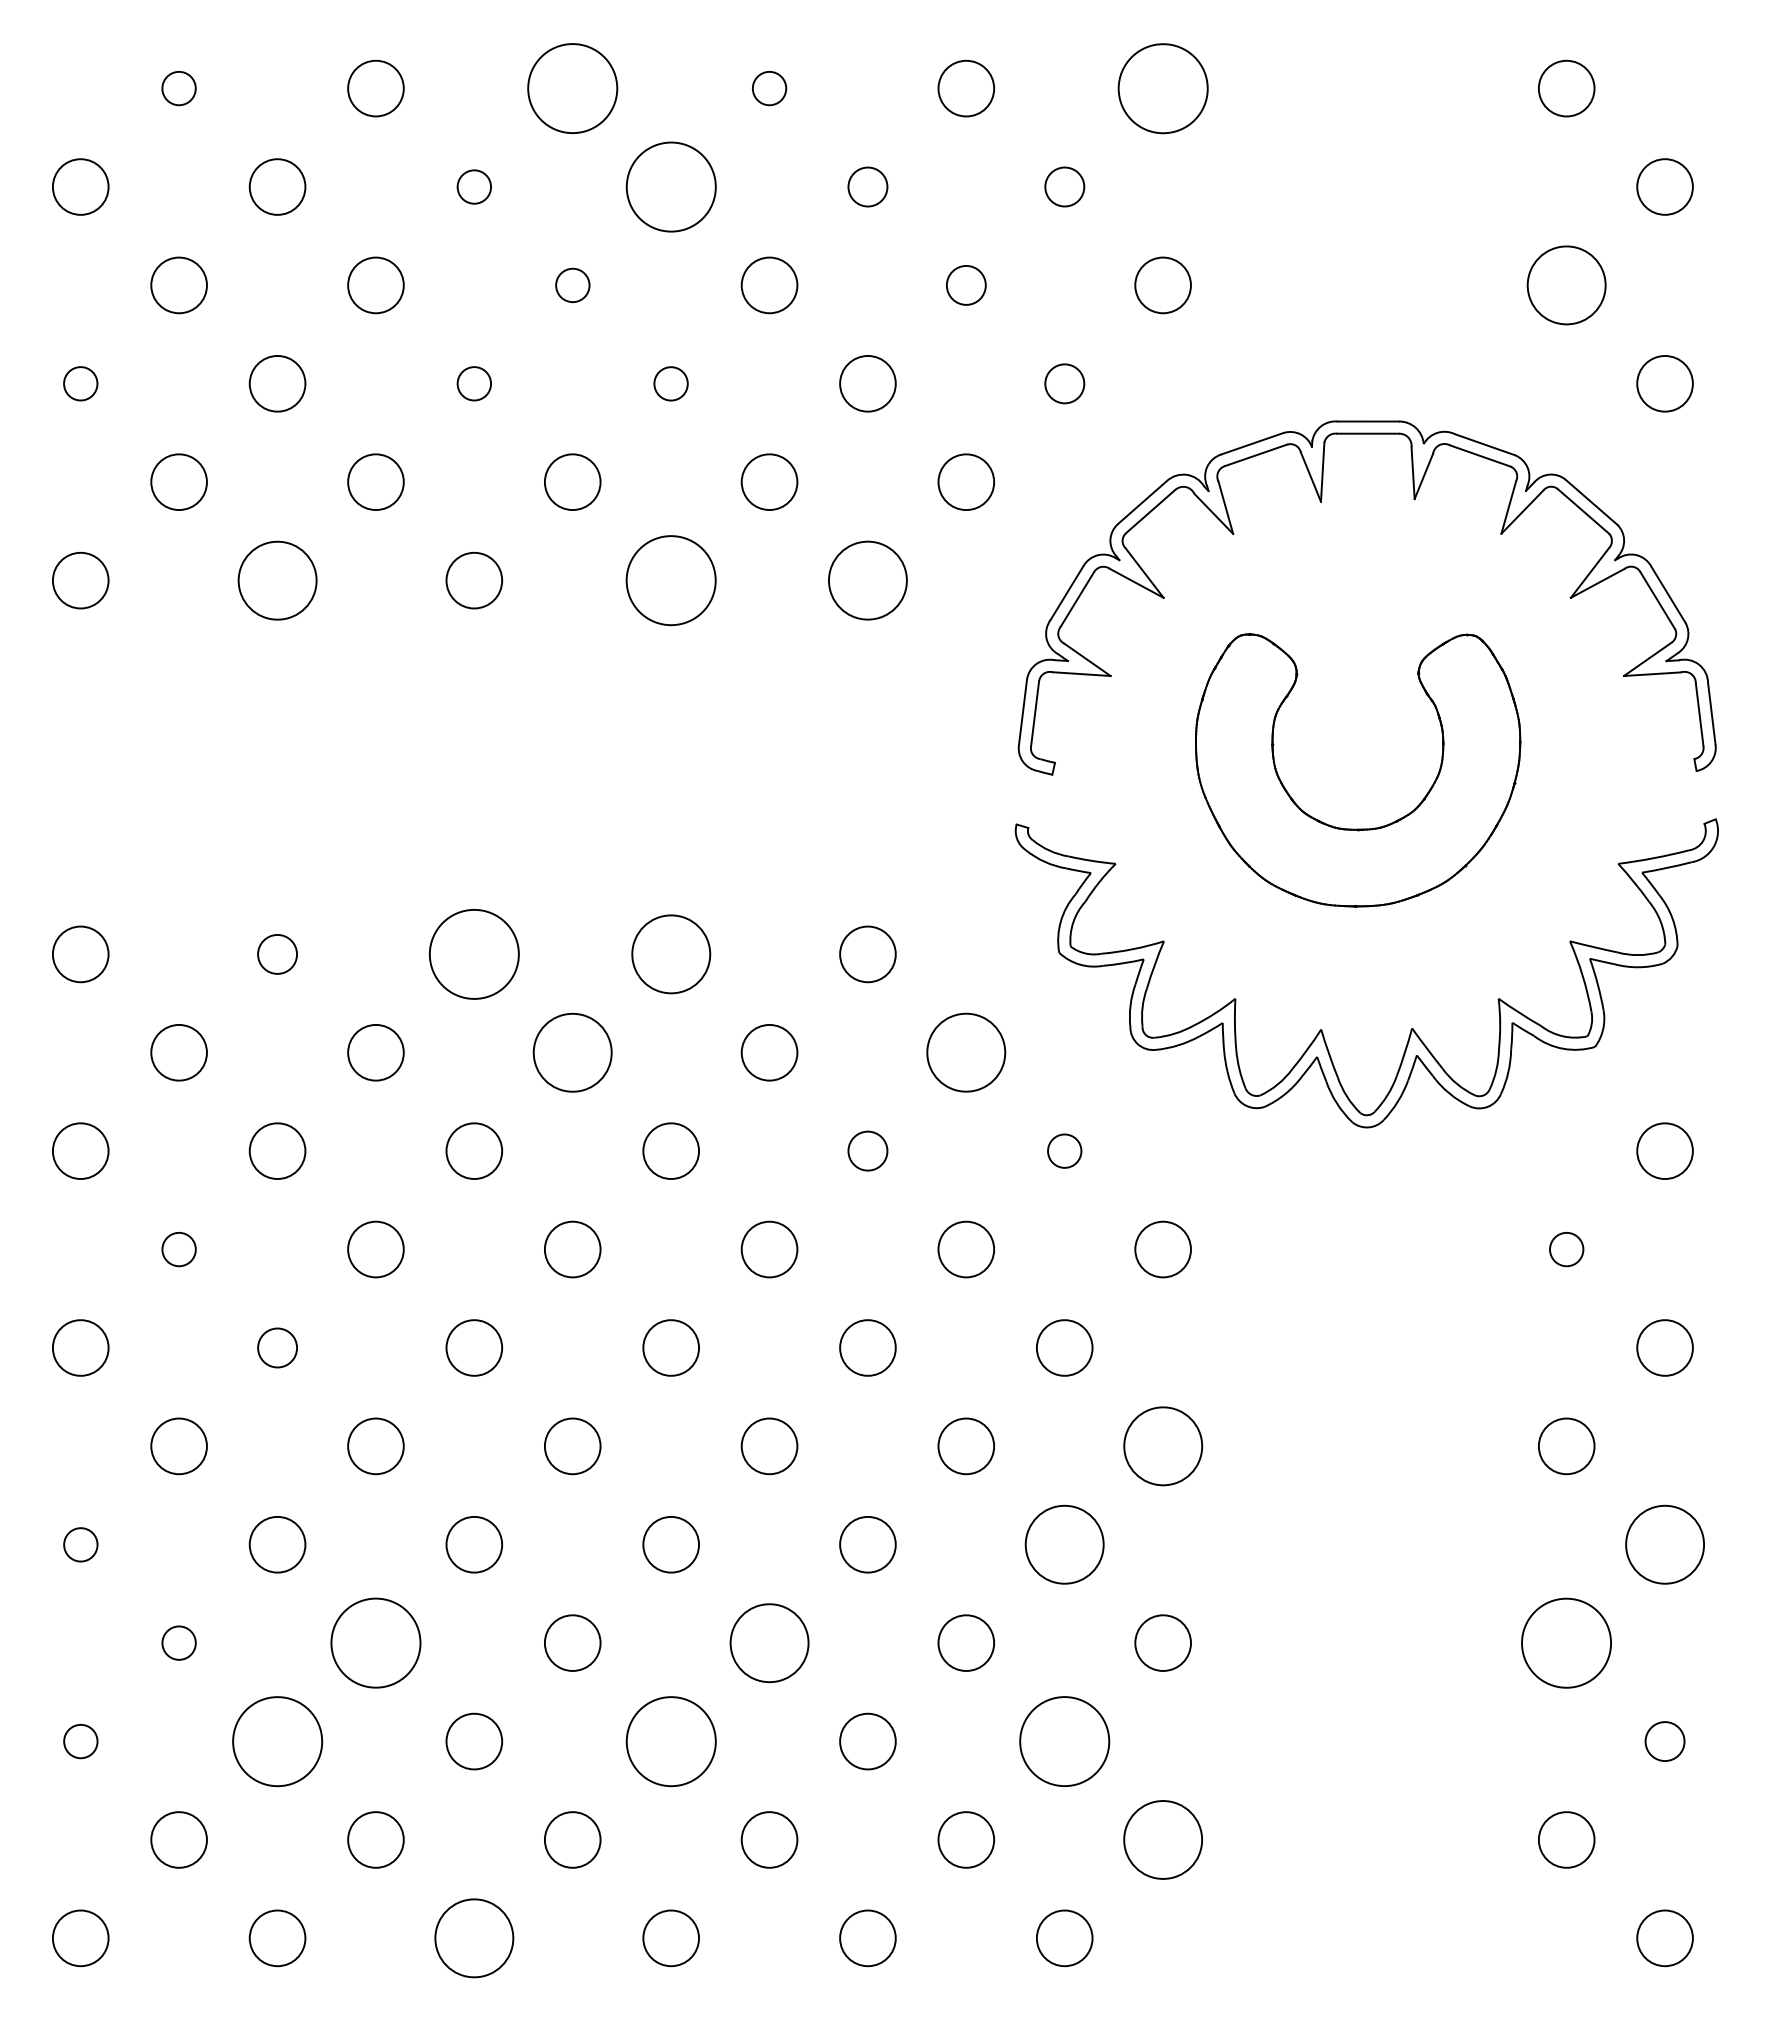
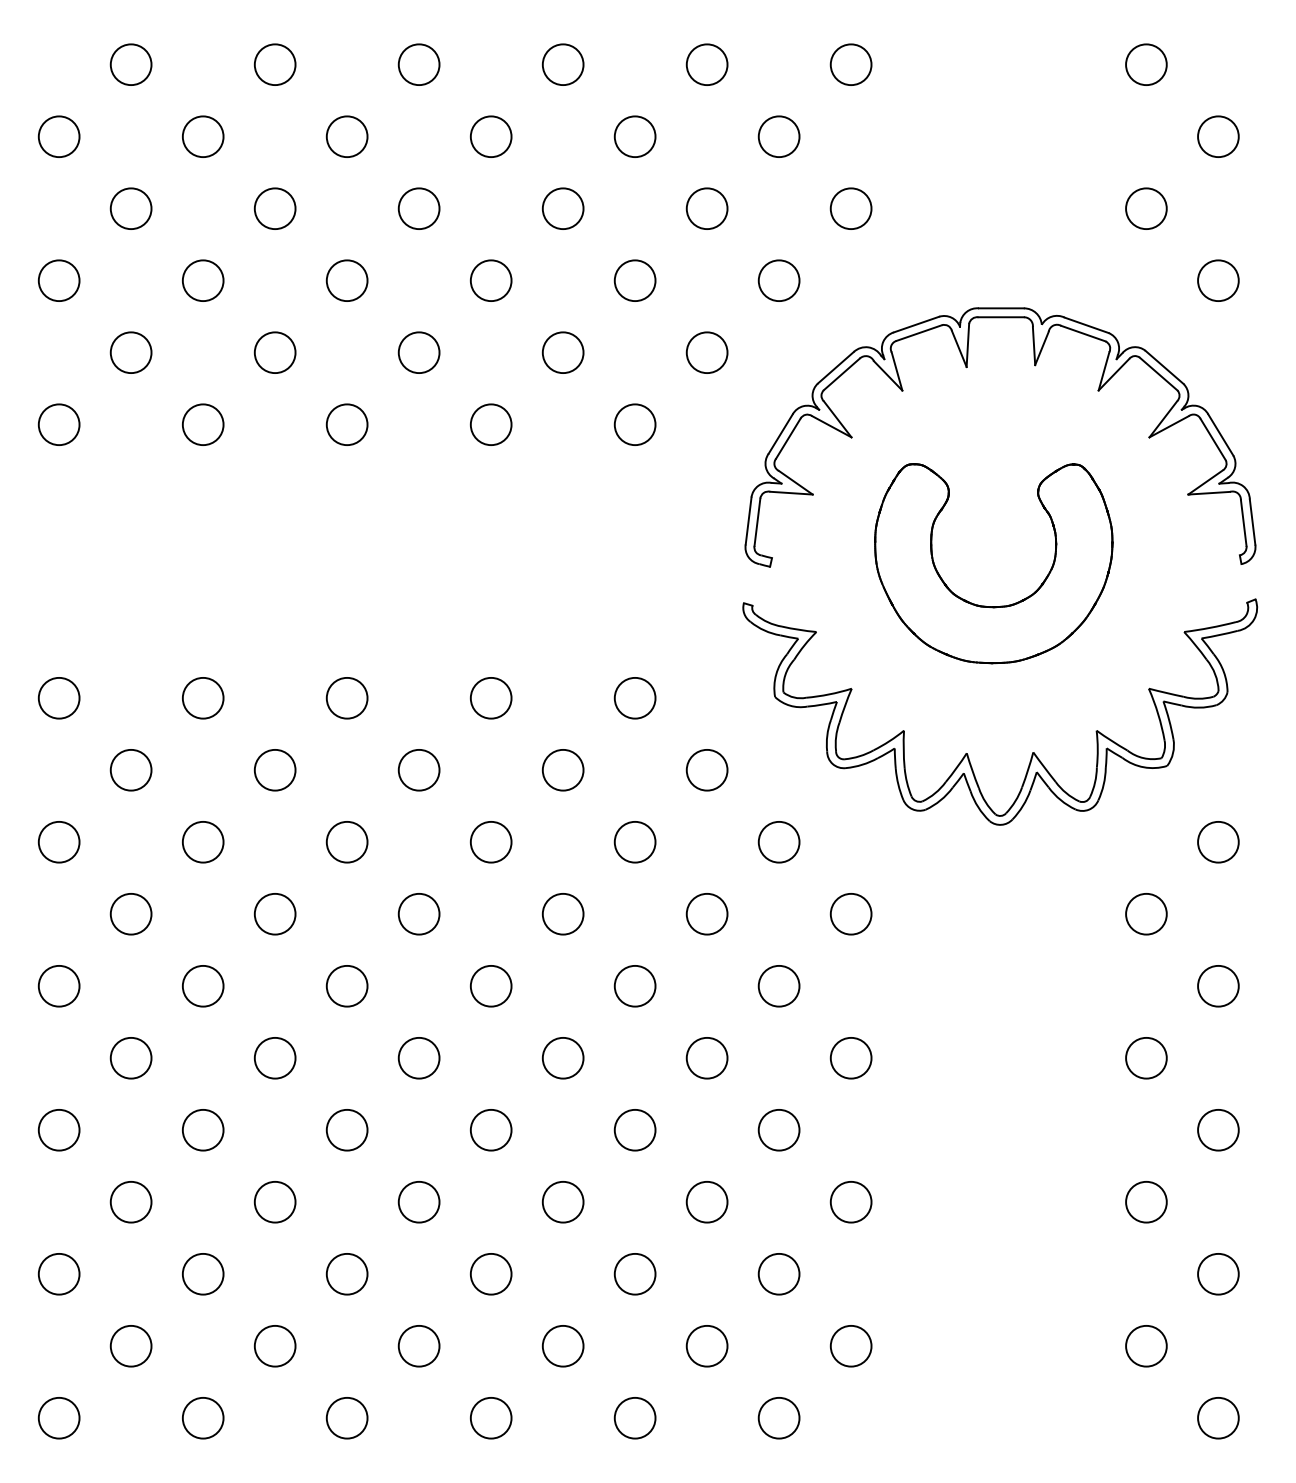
circle: (178, 88) -> (130, 64), size x1.67
circle: (572, 88) -> (418, 64), size x0.62
circle: (769, 88) -> (563, 64), size x1.67
circle: (1162, 88) -> (850, 64), size x0.62
circle: (474, 186) -> (347, 136), size x1.67
circle: (670, 186) -> (490, 136), size x0.62
circle: (867, 186) -> (634, 136), size x1.43
circle: (1064, 186) -> (778, 136), size x1.43
circle: (572, 285) -> (418, 208), size x1.67
circle: (966, 285) -> (707, 208), size x1.43
circle: (1566, 285) -> (1146, 208), size x0.71
circle: (80, 383) -> (58, 280), size x1.67
circle: (474, 383) -> (347, 280), size x1.67
circle: (670, 383) -> (490, 280), size x1.67
circle: (1064, 383) -> (778, 280), size x1.43
circle: (277, 580) -> (203, 424), size x0.71
circle: (671, 580) -> (491, 424), size x0.62
circle: (867, 580) -> (634, 424), size x0.71
circle: (277, 954) -> (203, 698), size x1.43
circle: (474, 954) -> (347, 698), size x0.62
circle: (670, 954) -> (490, 698), size x0.71
circle: (572, 1052) -> (418, 770), size x0.71
circle: (966, 1052) -> (707, 770), size x0.71
circle: (867, 1150) -> (634, 841), size x1.43
circle: (1064, 1151) -> (778, 842), size x1.67
circle: (178, 1249) -> (130, 914), size x1.67
circle: (1566, 1249) -> (1146, 914), size x1.67
circle: (277, 1347) -> (203, 985), size x1.43
circle: (1162, 1446) -> (850, 1058), size x0.71
circle: (80, 1544) -> (58, 1130), size x1.67
circle: (1064, 1544) -> (778, 1130), size x0.71
circle: (1664, 1544) -> (1217, 1130), size x0.71
circle: (178, 1642) -> (130, 1201), size x1.67
circle: (375, 1642) -> (274, 1201), size x0.62
circle: (769, 1642) -> (563, 1201), size x0.71
circle: (1566, 1642) -> (1146, 1201), size x0.62
circle: (80, 1741) -> (58, 1274), size x1.67
circle: (277, 1741) -> (203, 1274), size x0.62
circle: (670, 1741) -> (490, 1274), size x0.62
circle: (1064, 1741) -> (778, 1274), size x0.62
circle: (1664, 1741) -> (1217, 1274), size x1.43
circle: (1162, 1839) -> (850, 1345), size x0.71
circle: (474, 1938) -> (347, 1418), size x0.71

